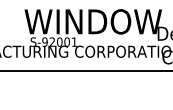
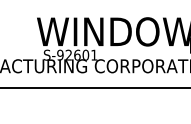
text: (59, 41) -> (77, 54), S-92001 -> S-92601

